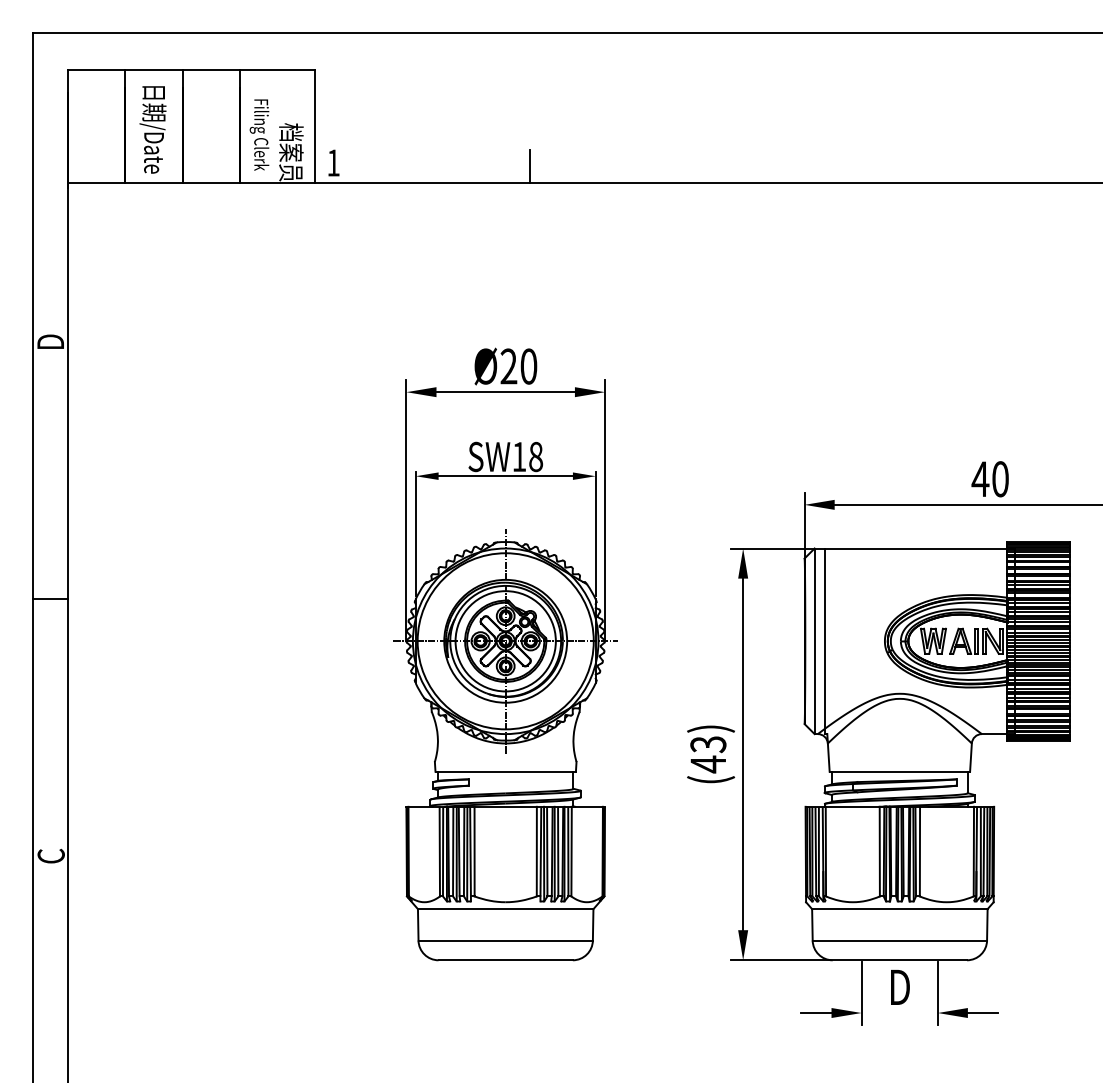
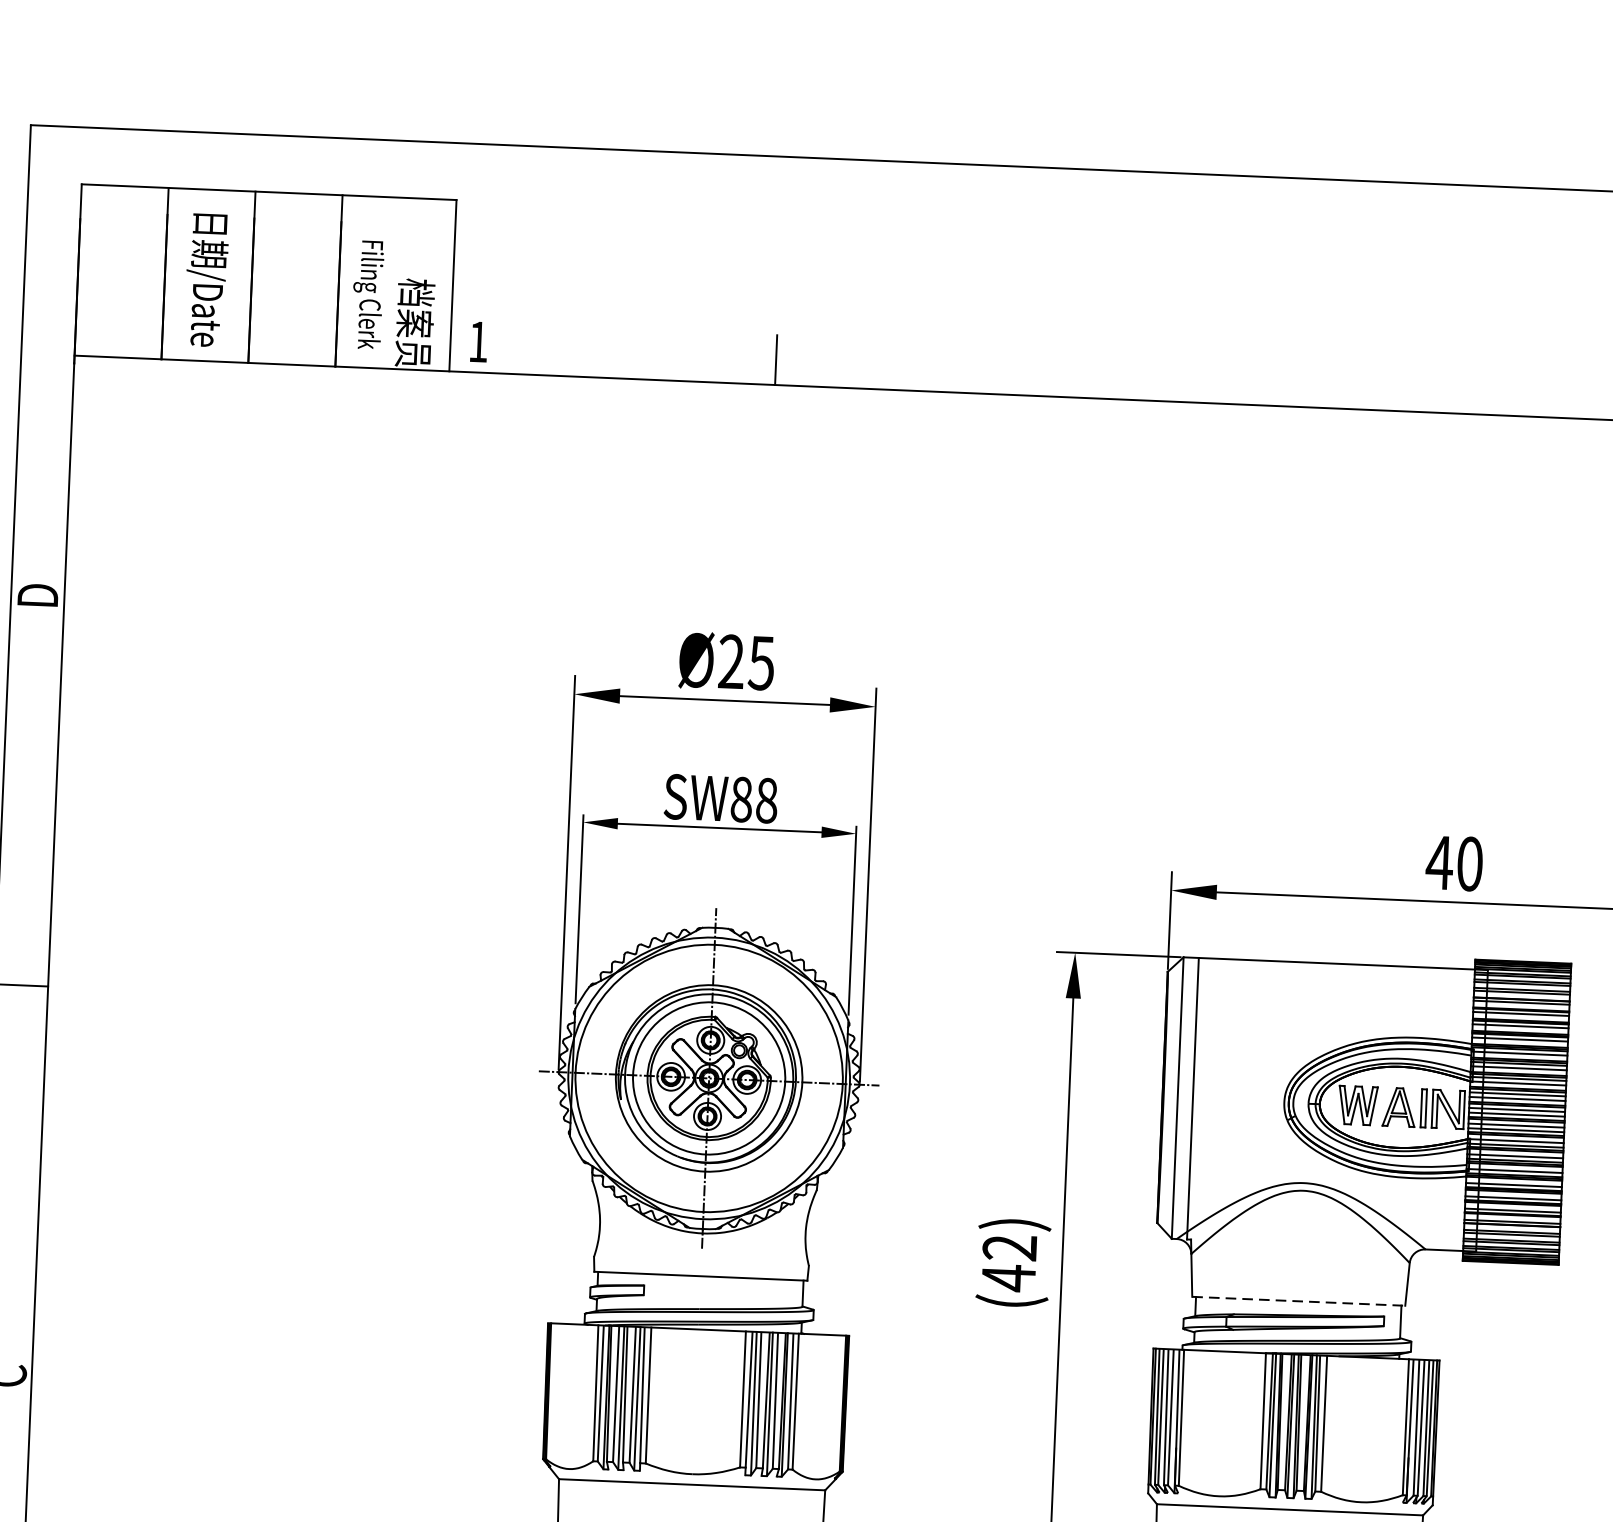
text: (528, 366) -> (761, 663), Ø20 -> Ø25
text: (519, 456) -> (741, 798), SW18 -> SW88
text: (708, 744) -> (1010, 1247), (43) -> (42)
line: (900, 771) -> (1299, 1301), solid -> dashed

